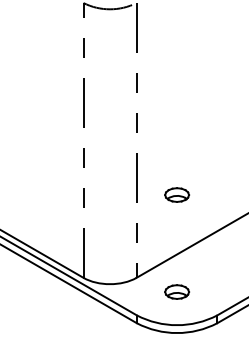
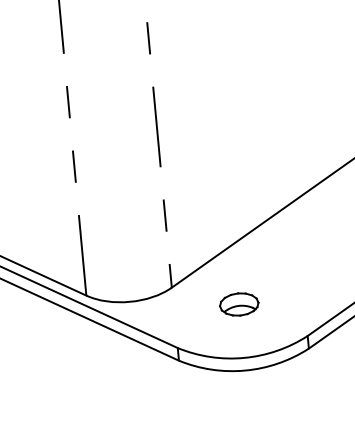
part: (177, 194) -> (225, 147), removed

